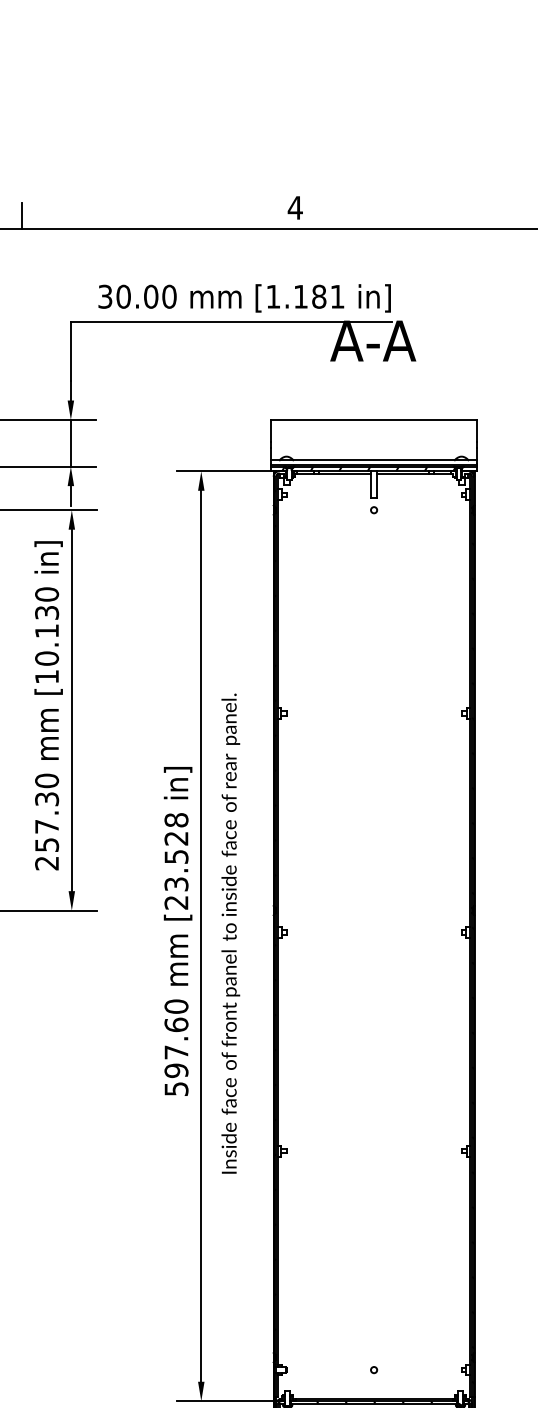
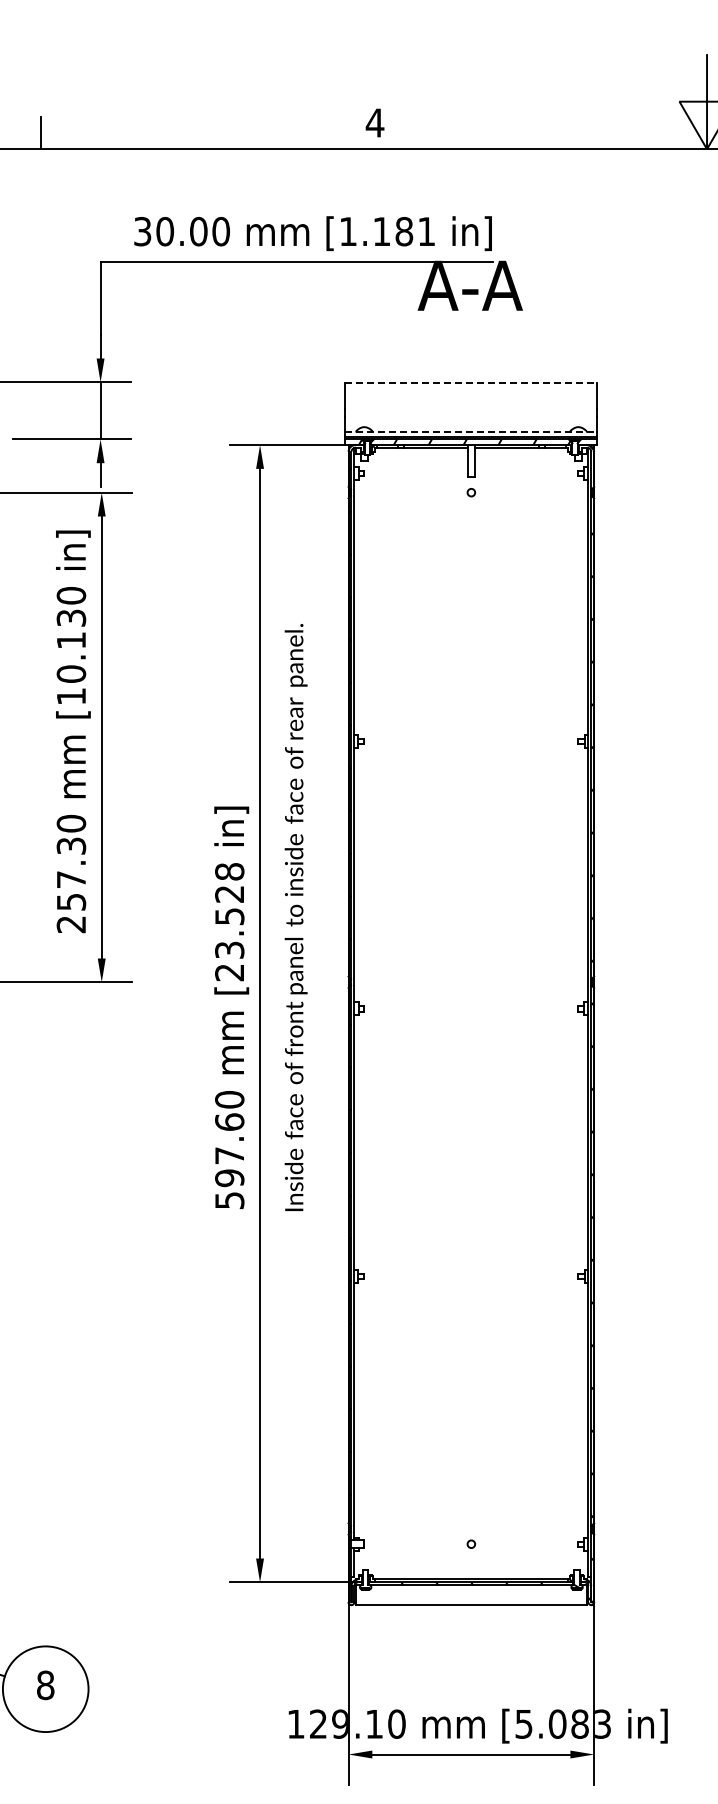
line: (374, 420) -> (471, 382), solid -> dashed
line: (374, 460) -> (471, 431), solid -> dashed
text: (230, 933) -> (295, 917), moved

